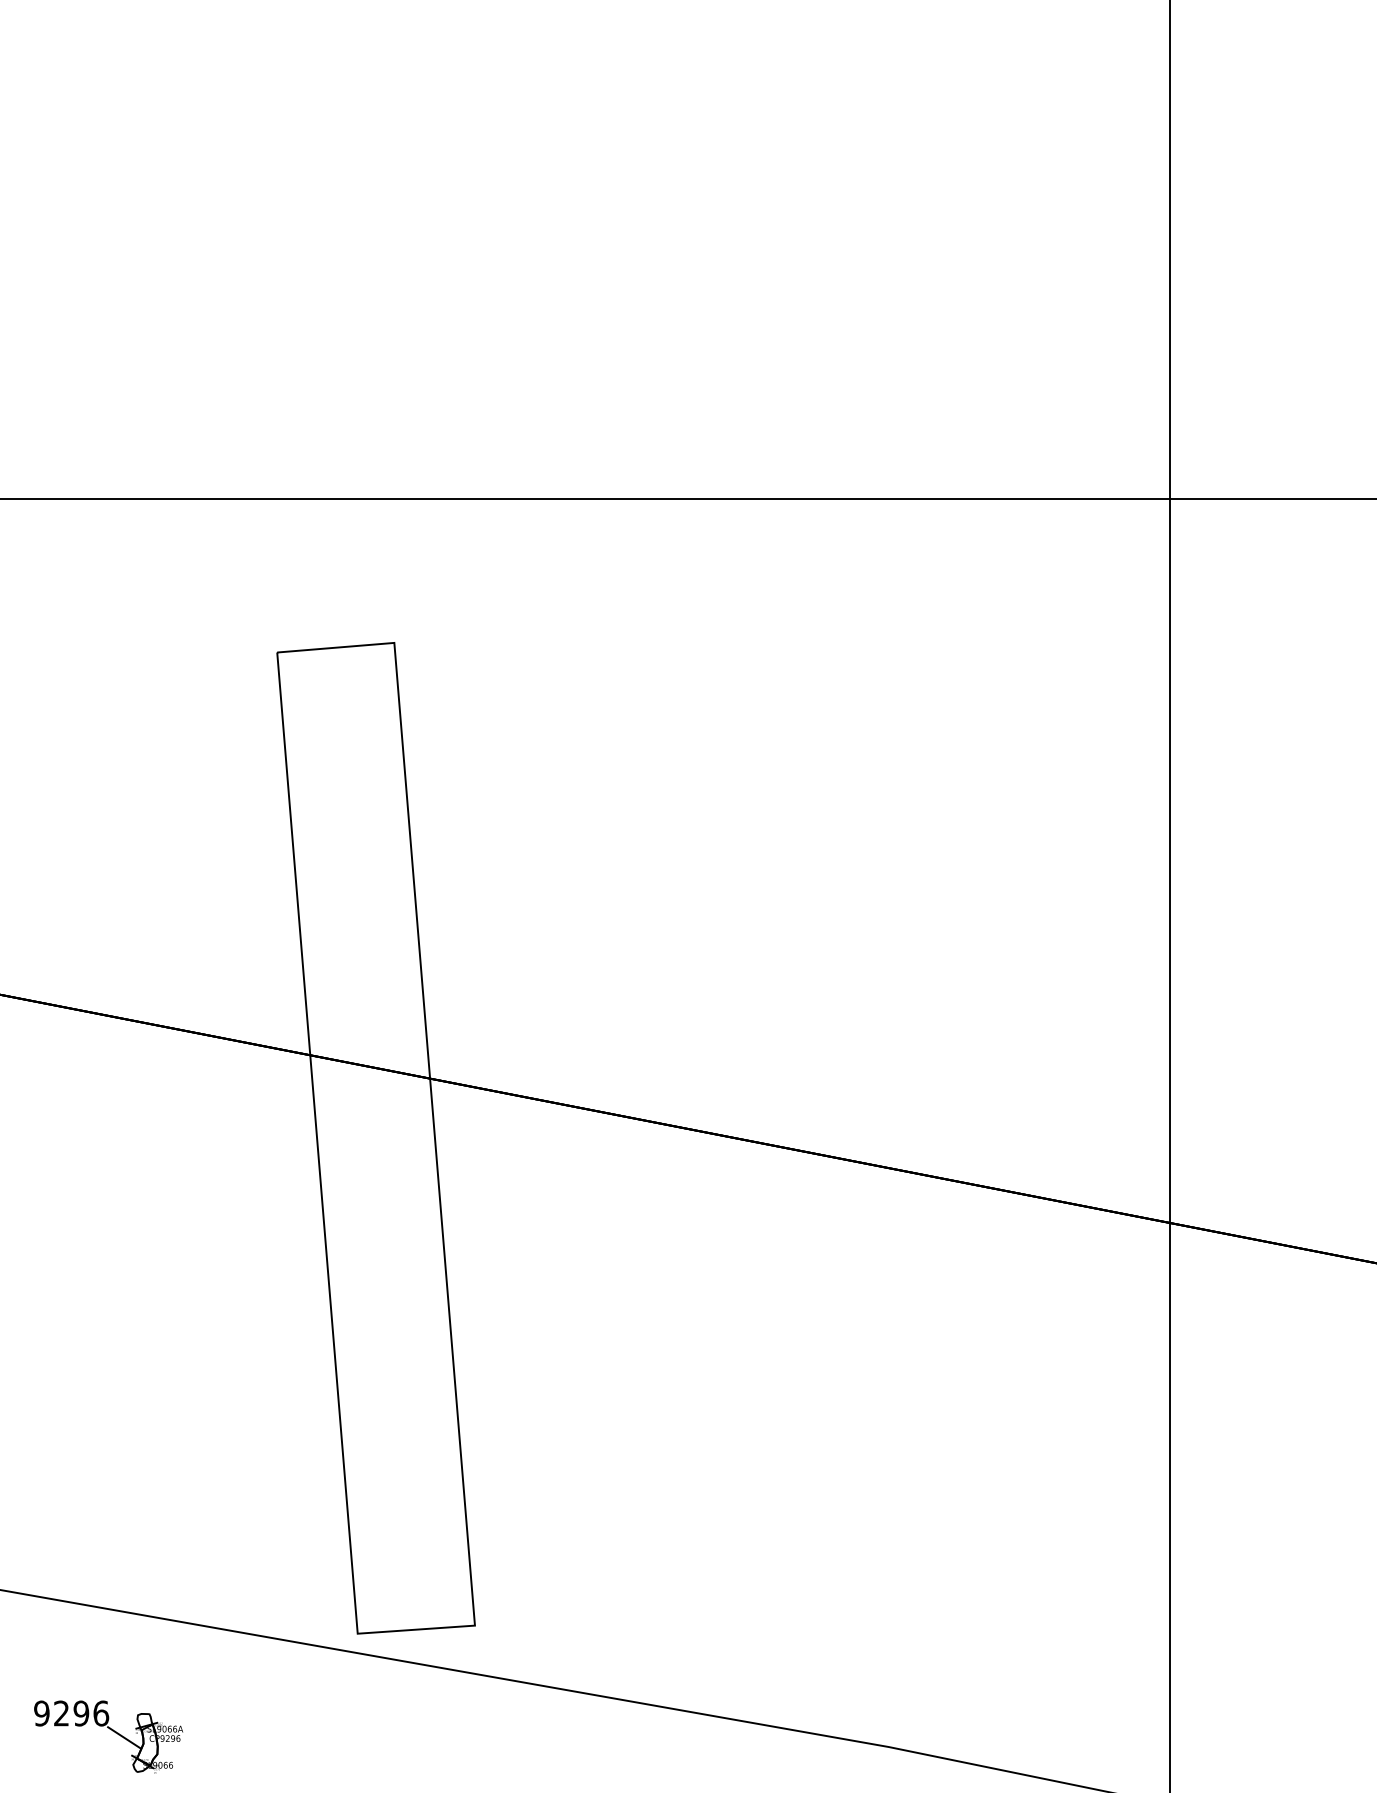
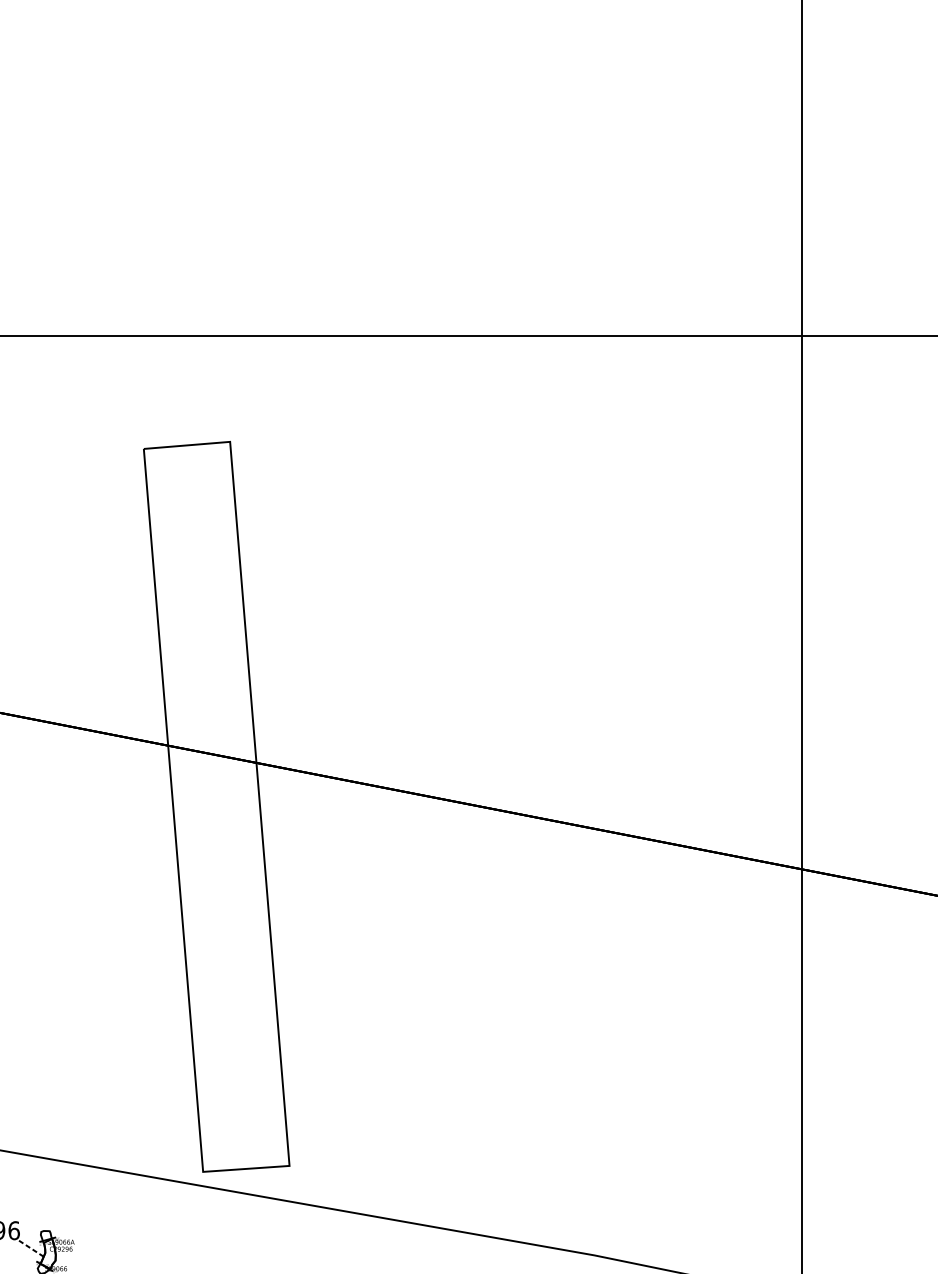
line: (123, 1737) -> (30, 1248), solid -> dashed

